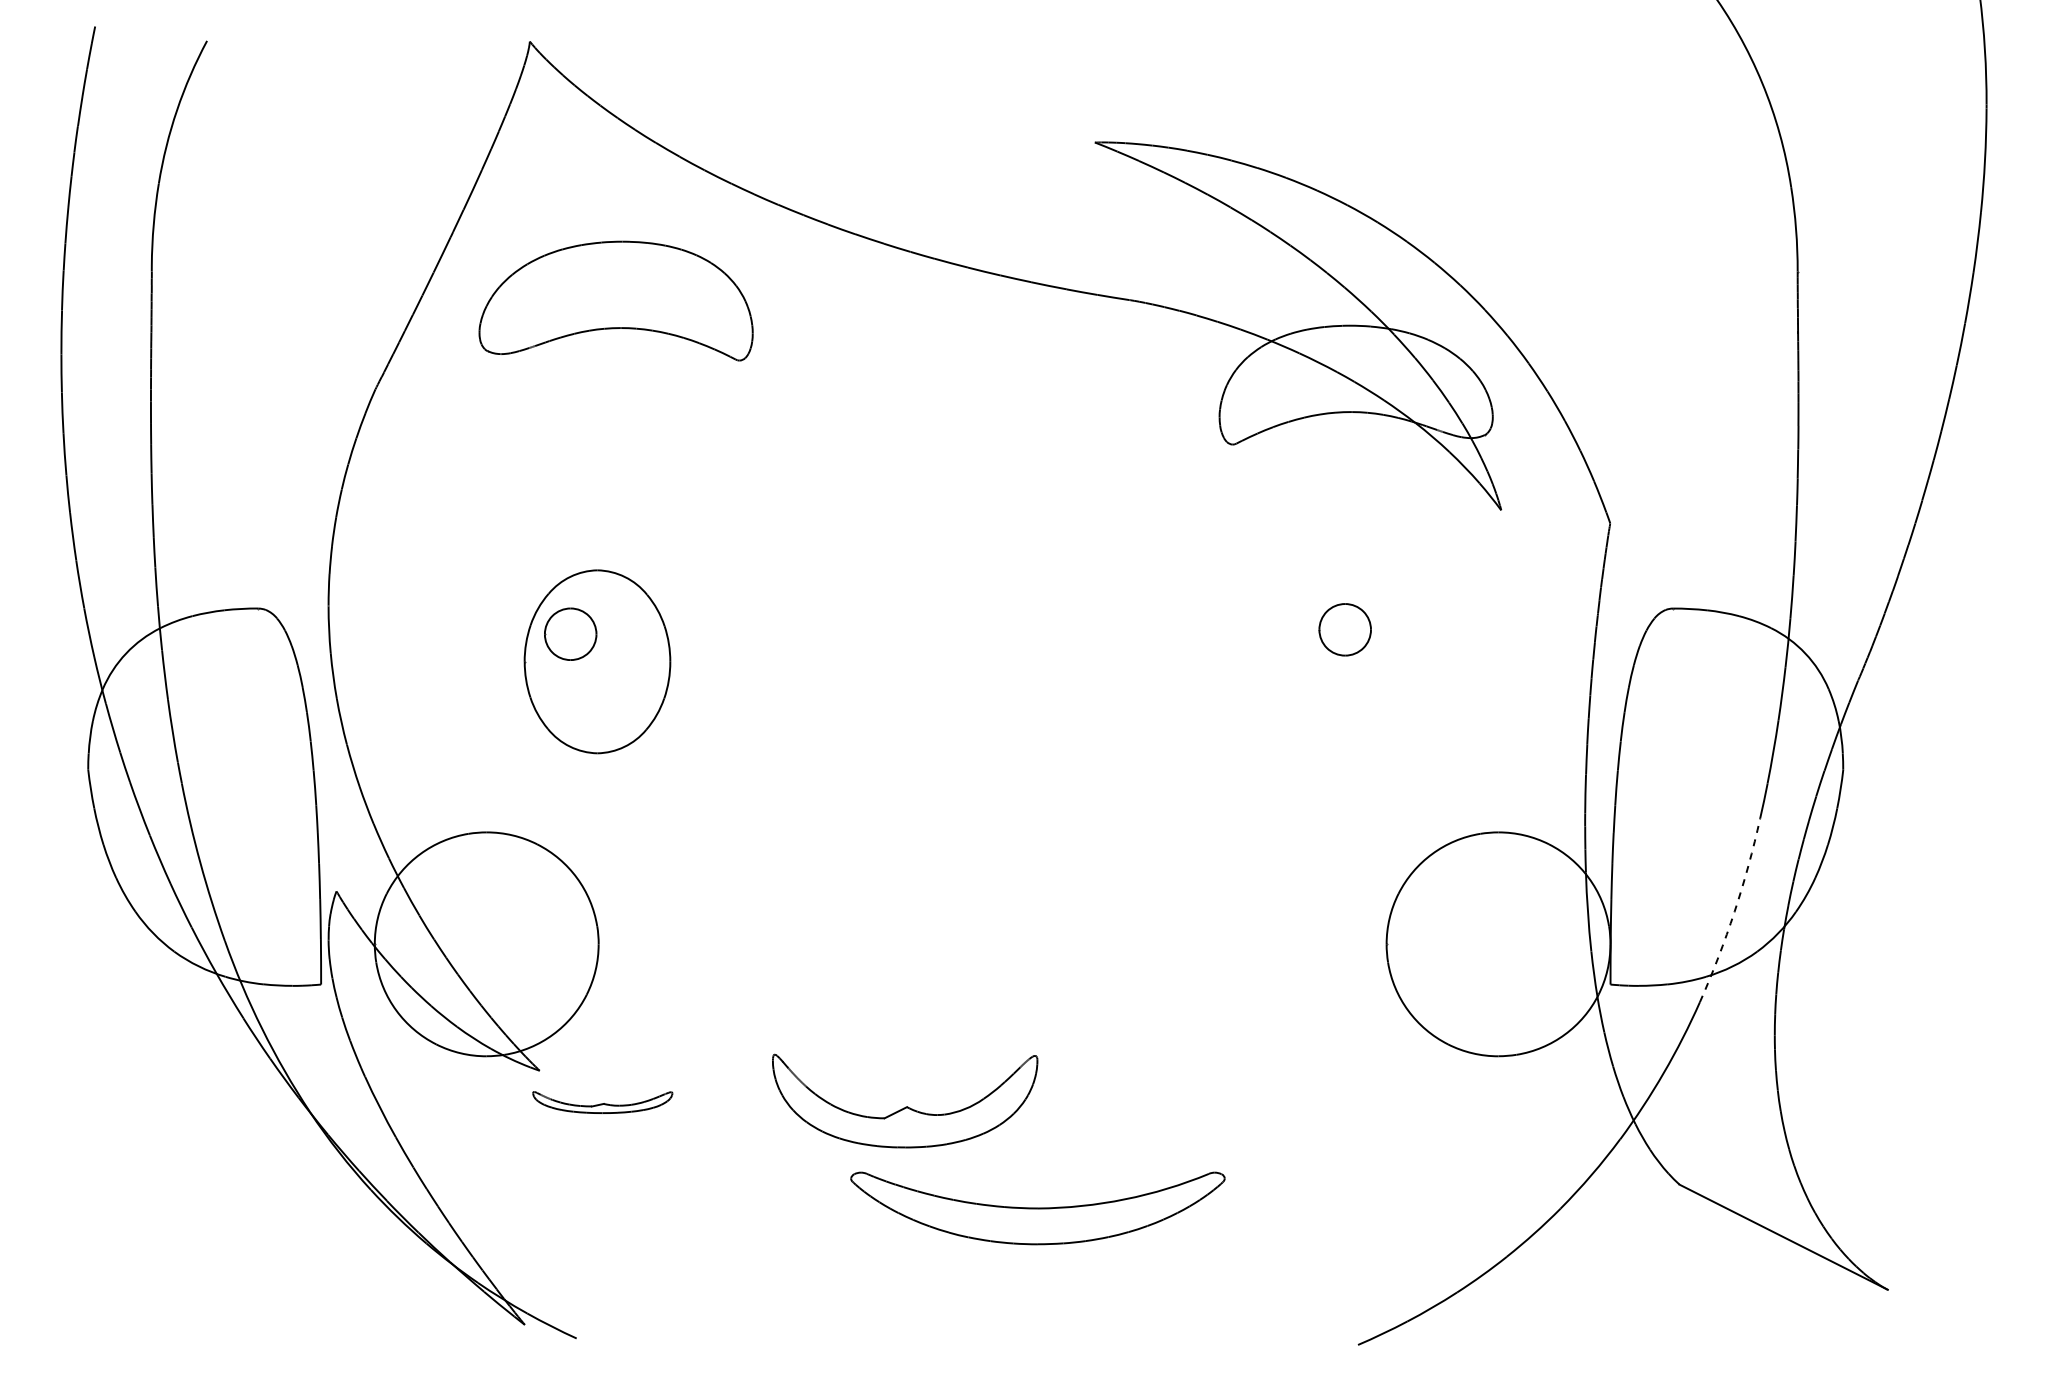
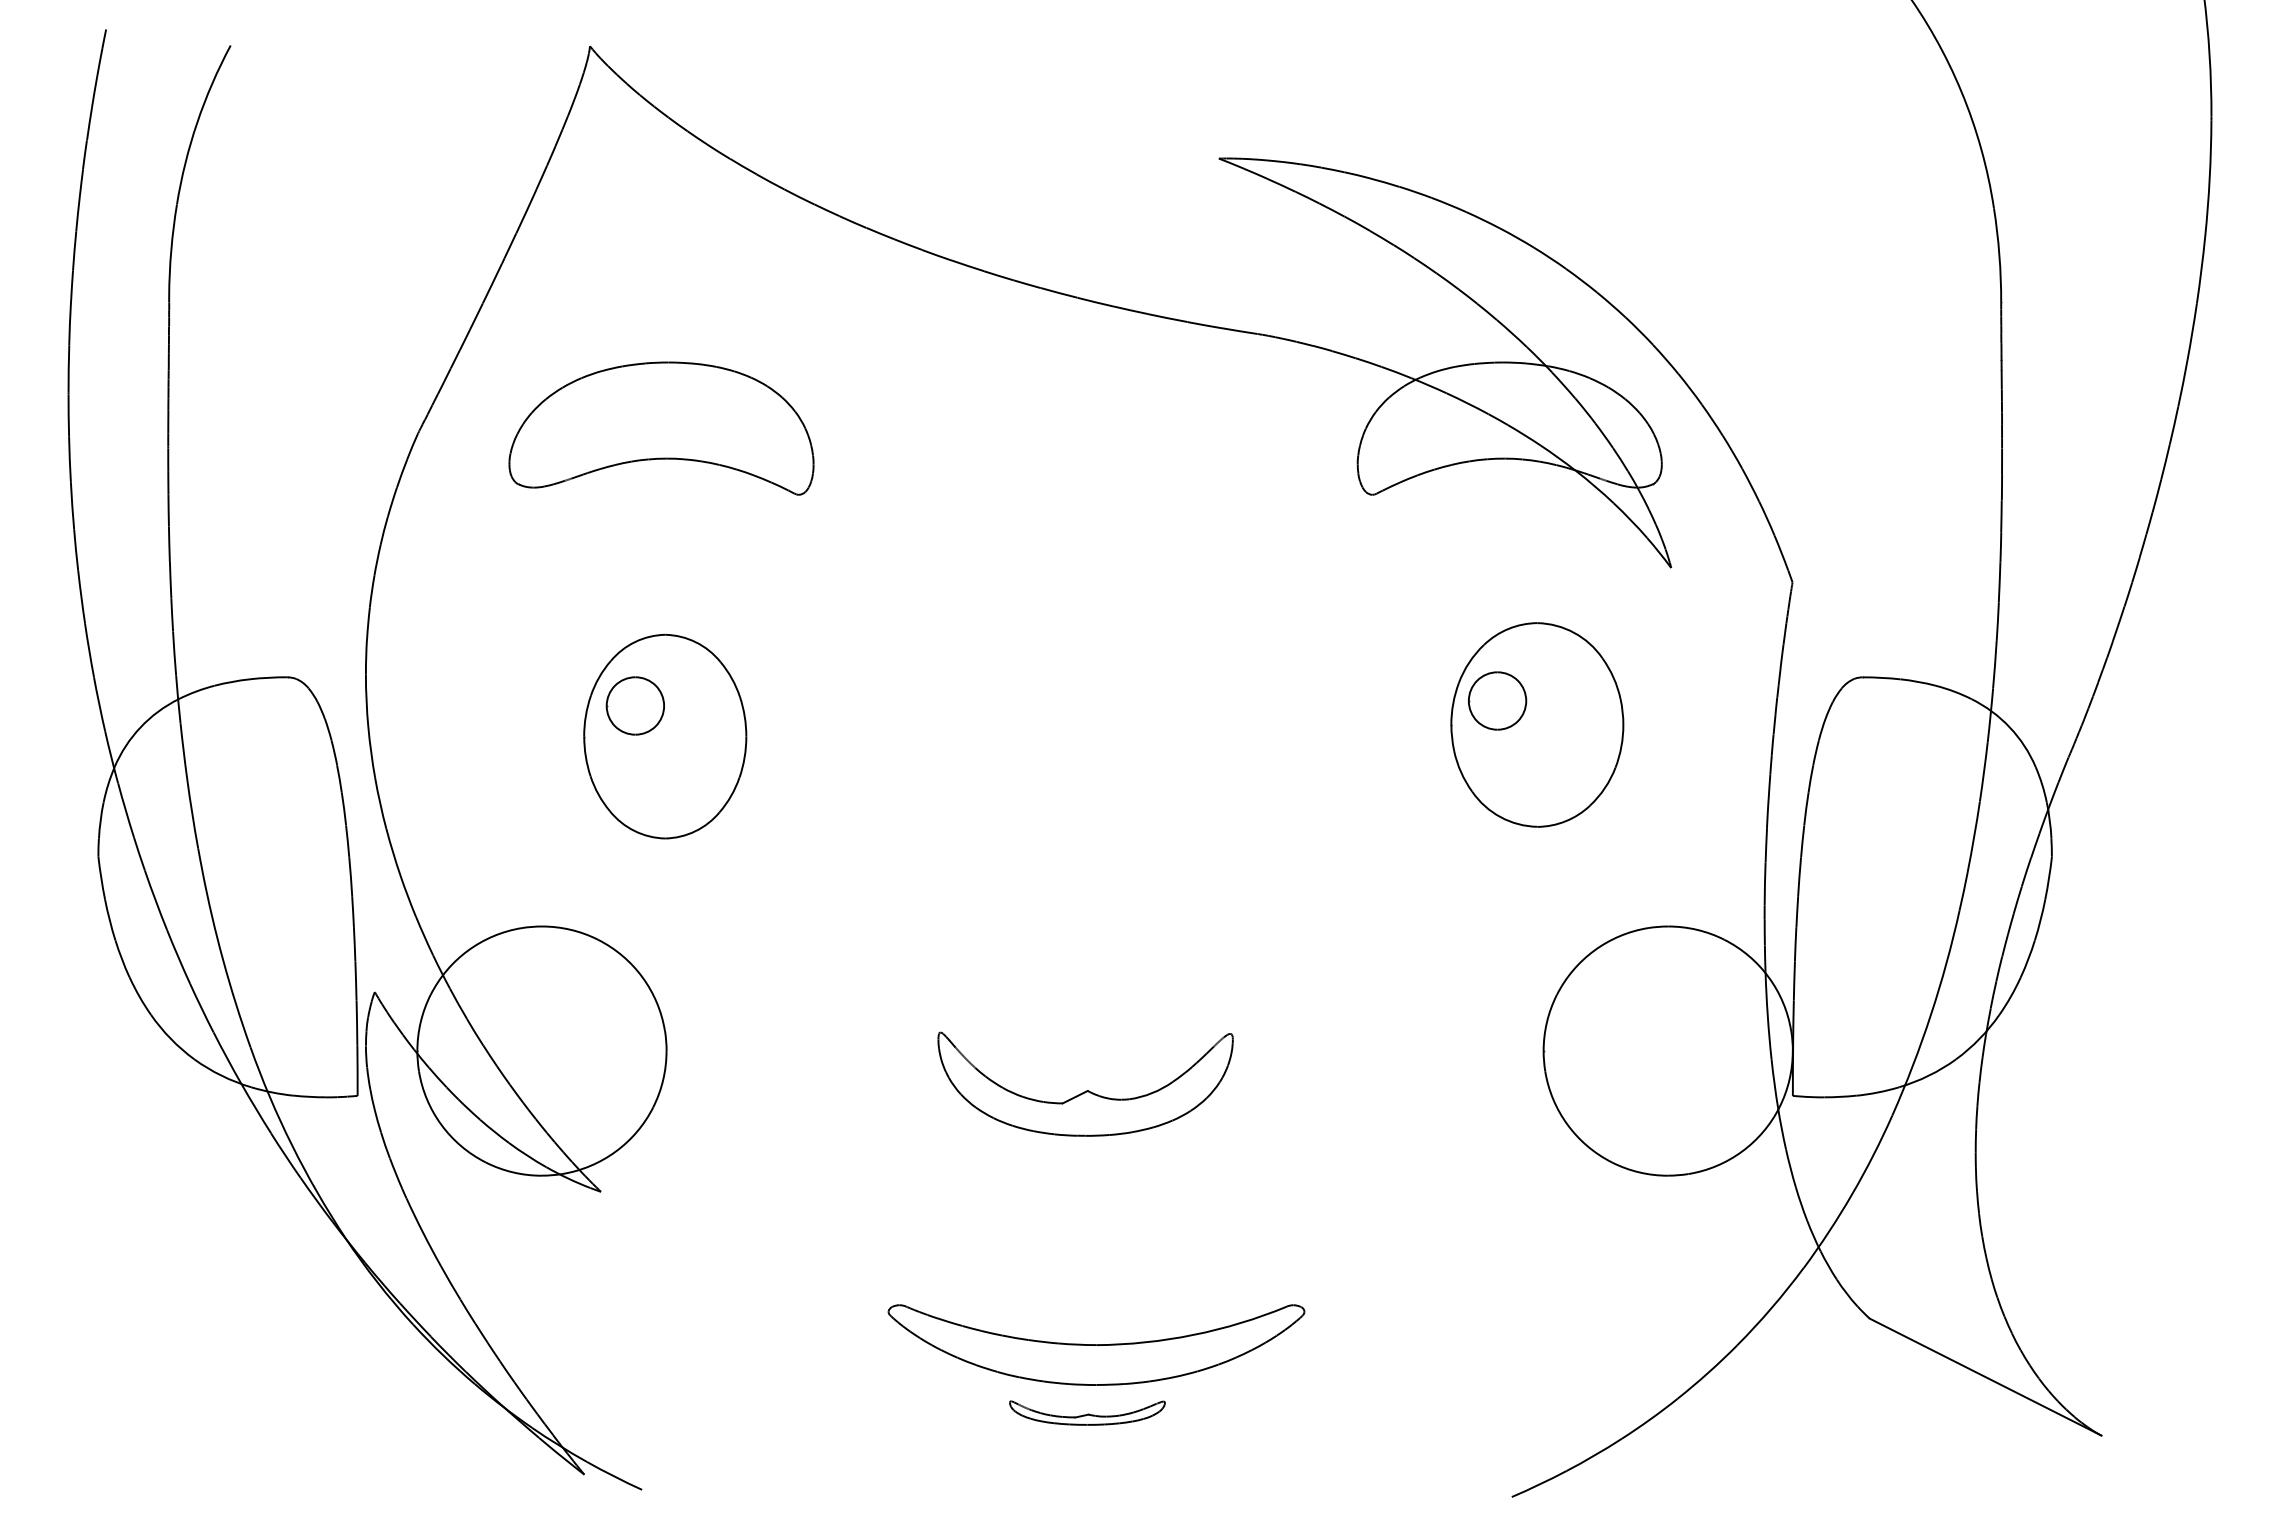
part: (615, 300) -> (660, 427), moved
part: (1380, 651) -> (1536, 725), added
arc: (1734, 911) -> (1930, 1014), dashed -> solid
part: (905, 1100) -> (1086, 1083), moved
part: (602, 1102) -> (1087, 1413), moved
part: (1037, 1208) -> (1096, 1345), moved

